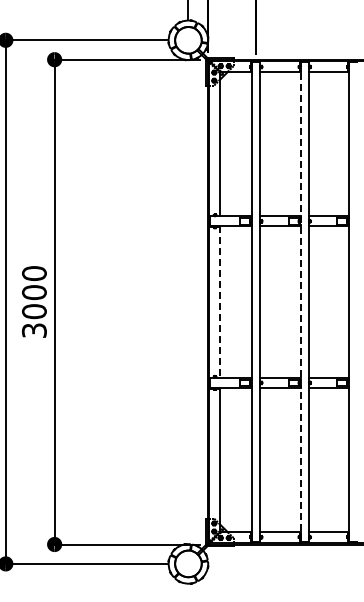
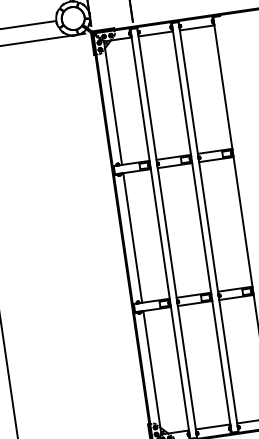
line: (219, 302) -> (132, 238), dashed -> solid
line: (300, 302) -> (201, 228), dashed -> solid

